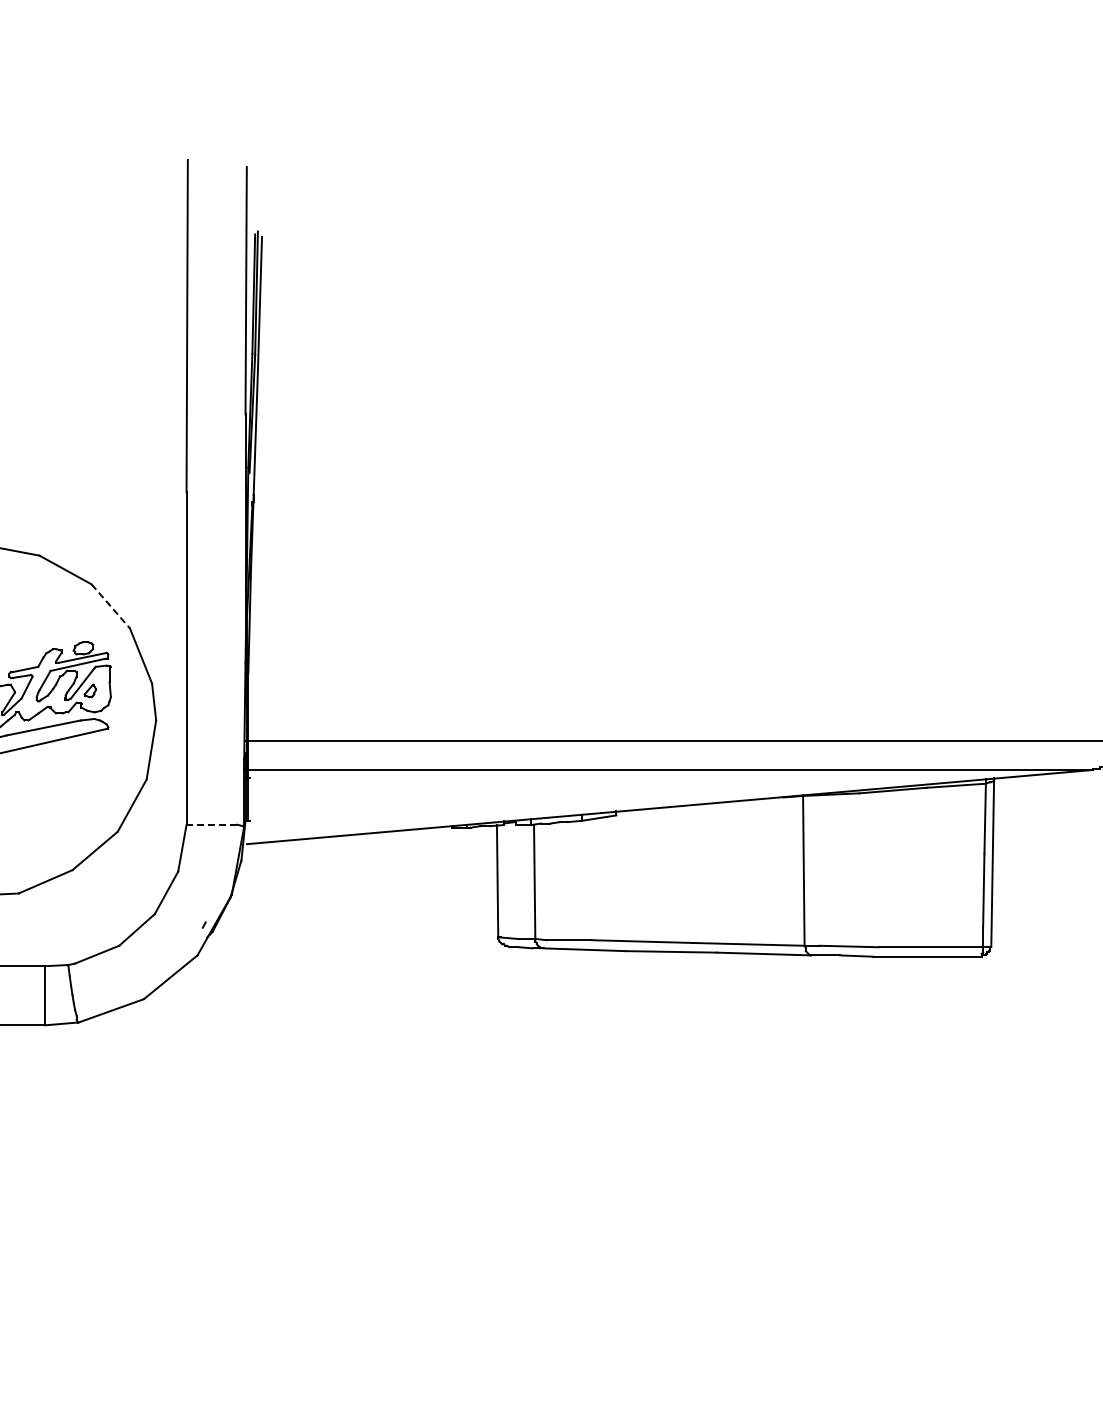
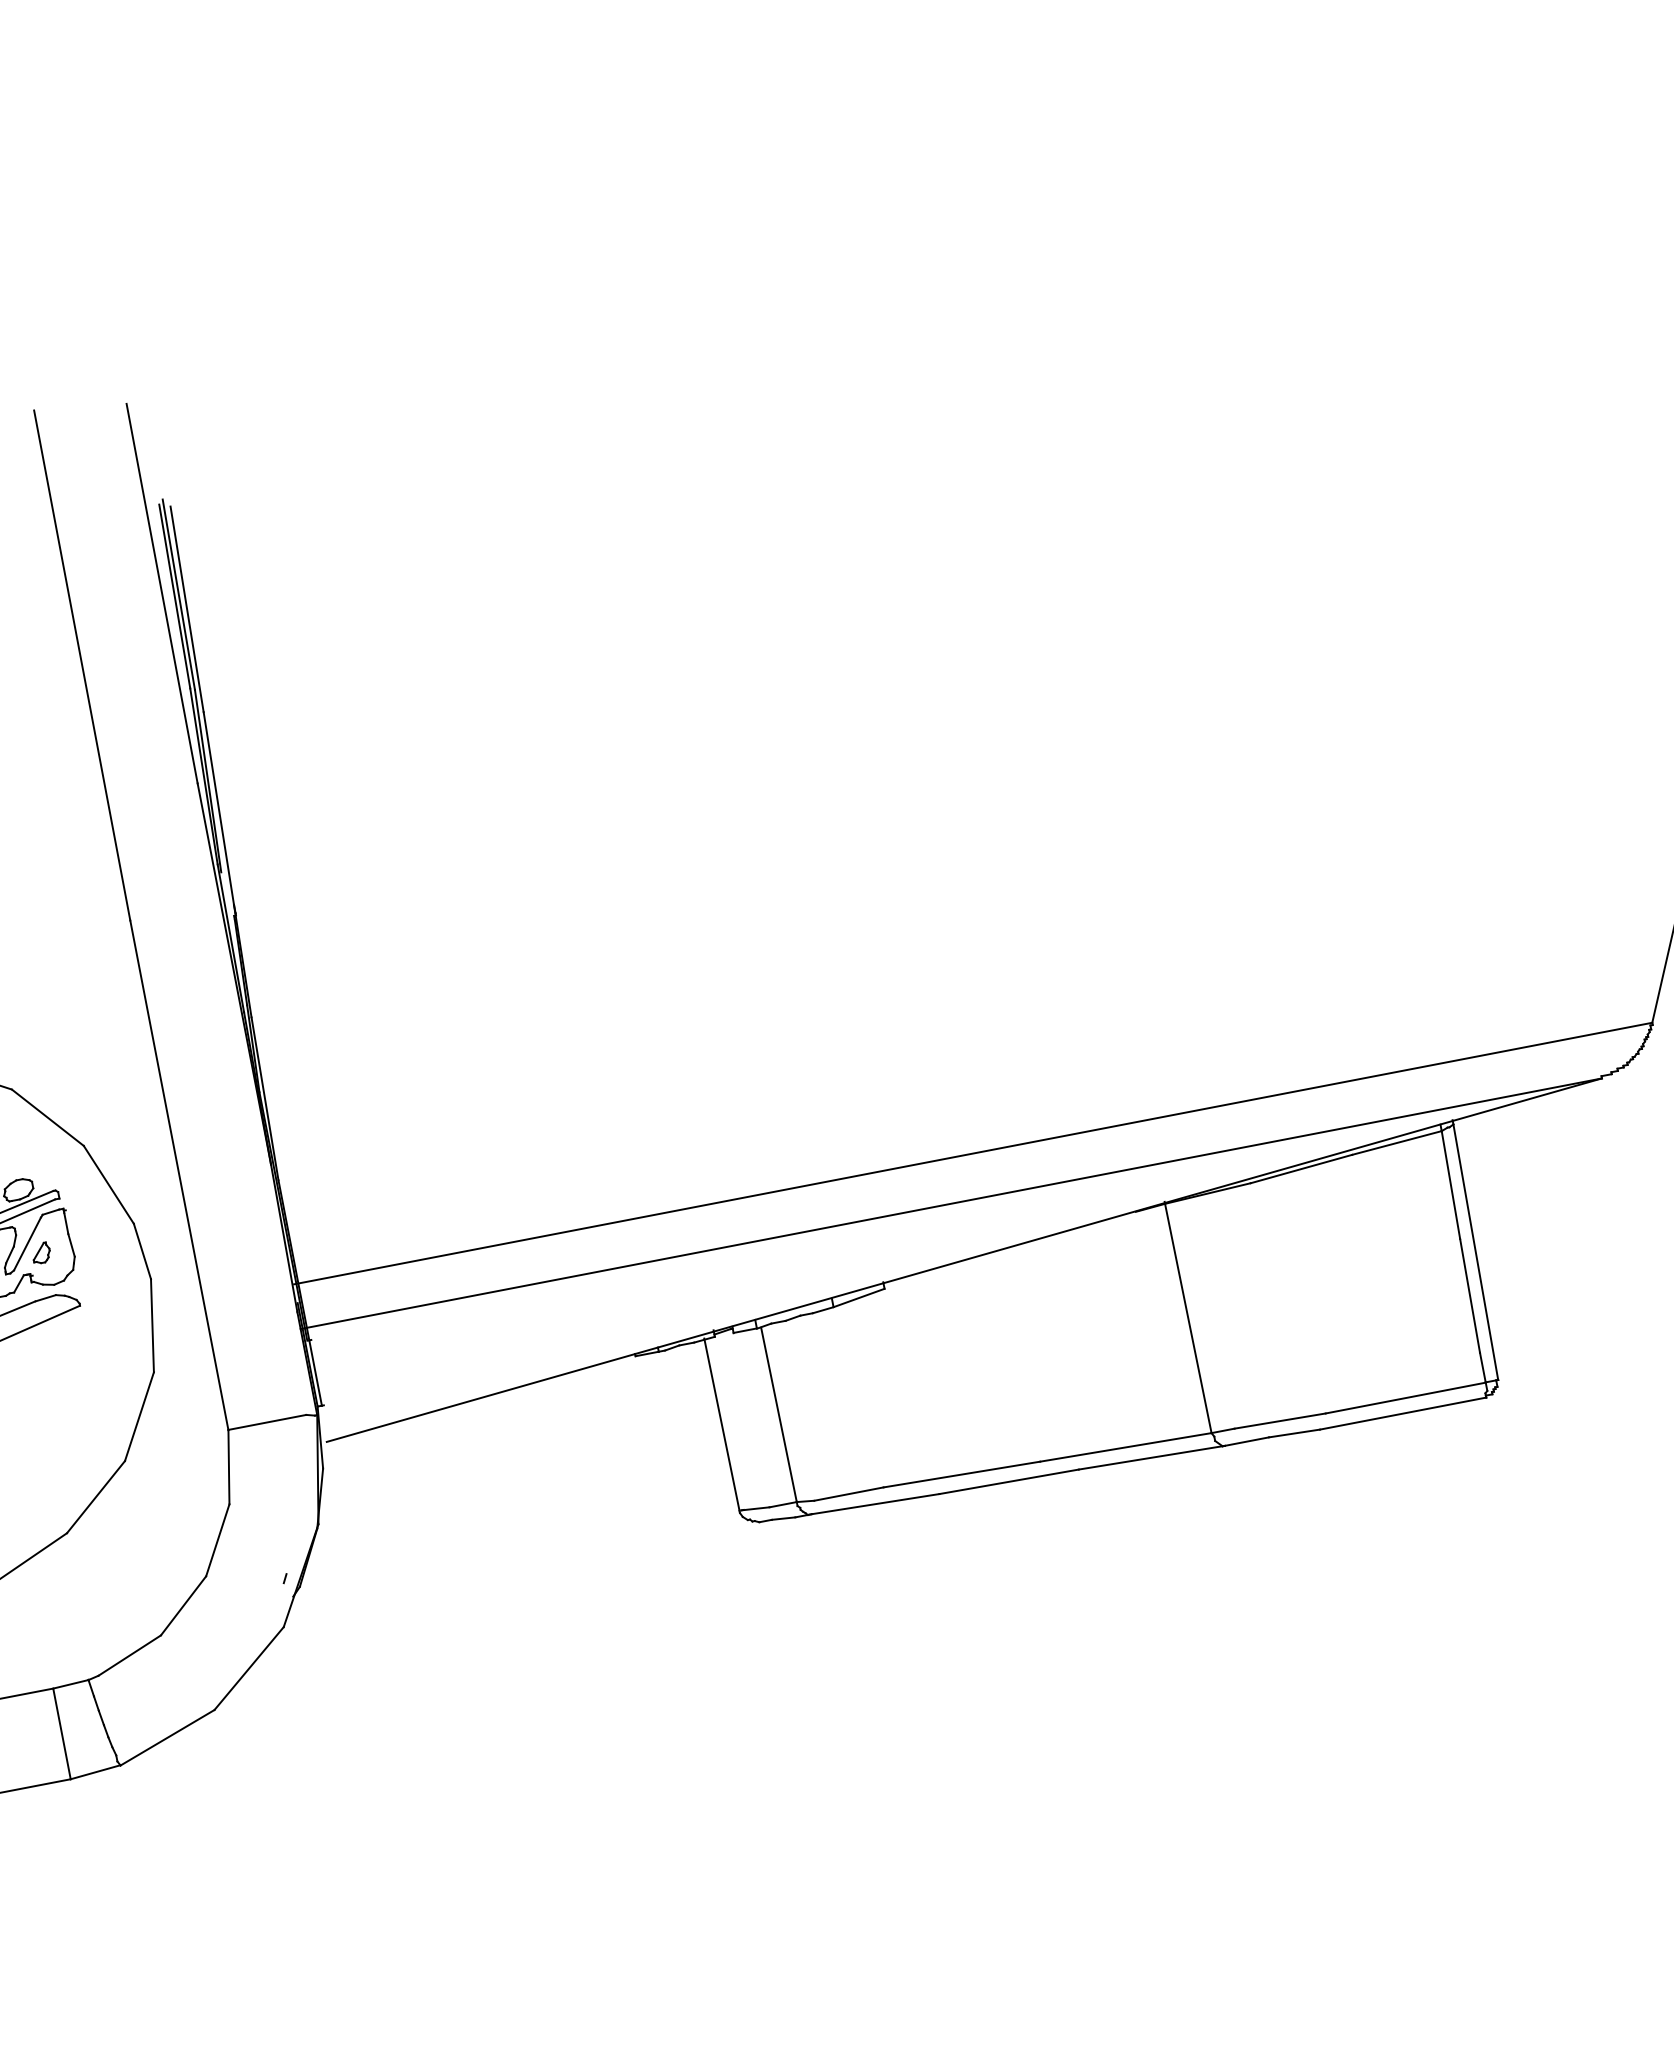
line: (111, 606) -> (48, 1117), dashed -> solid
line: (211, 824) -> (266, 1422), dashed -> solid

